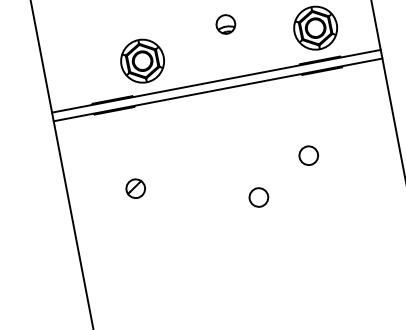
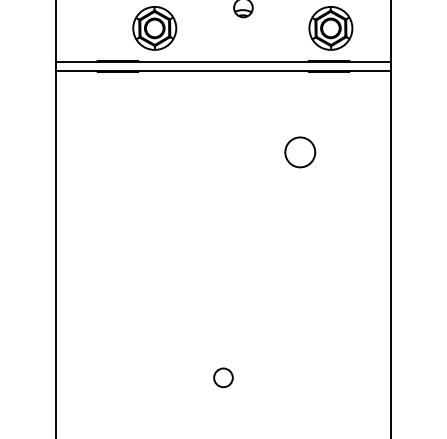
circle: (308, 155) -> (299, 152), size x1.6
part: (135, 188) -> (123, 152), removed
circle: (258, 196) -> (243, 183), removed

